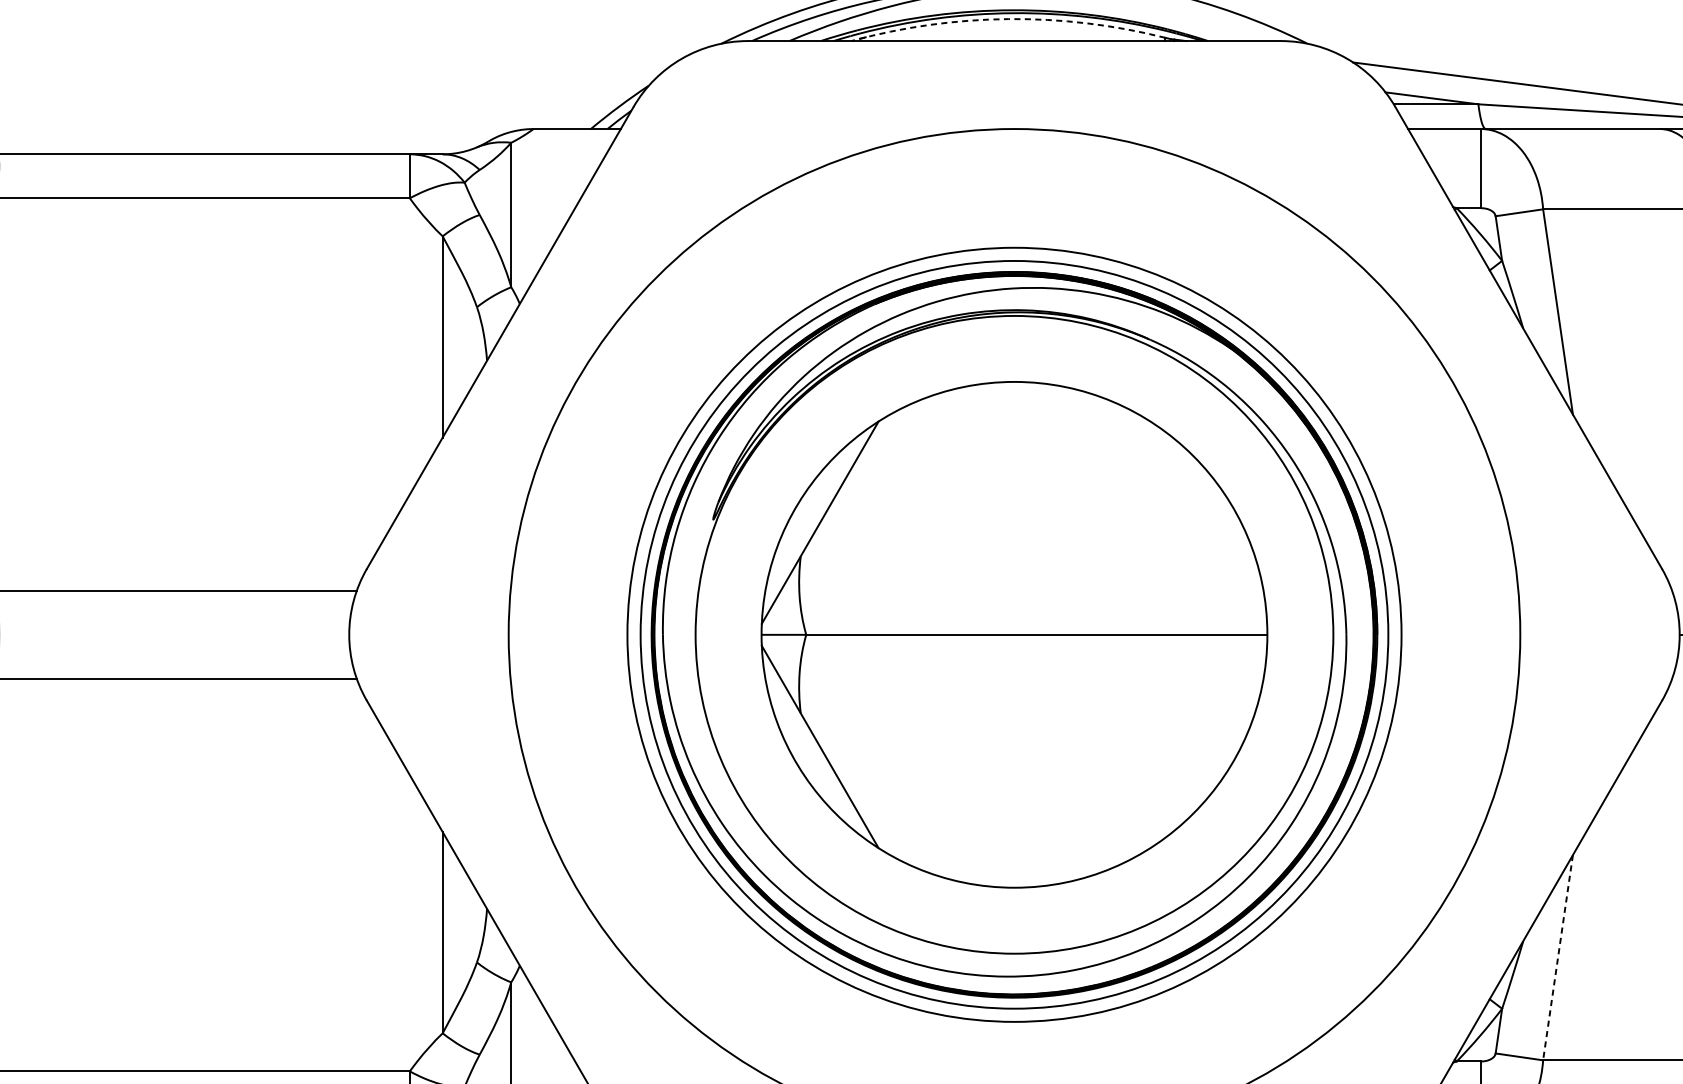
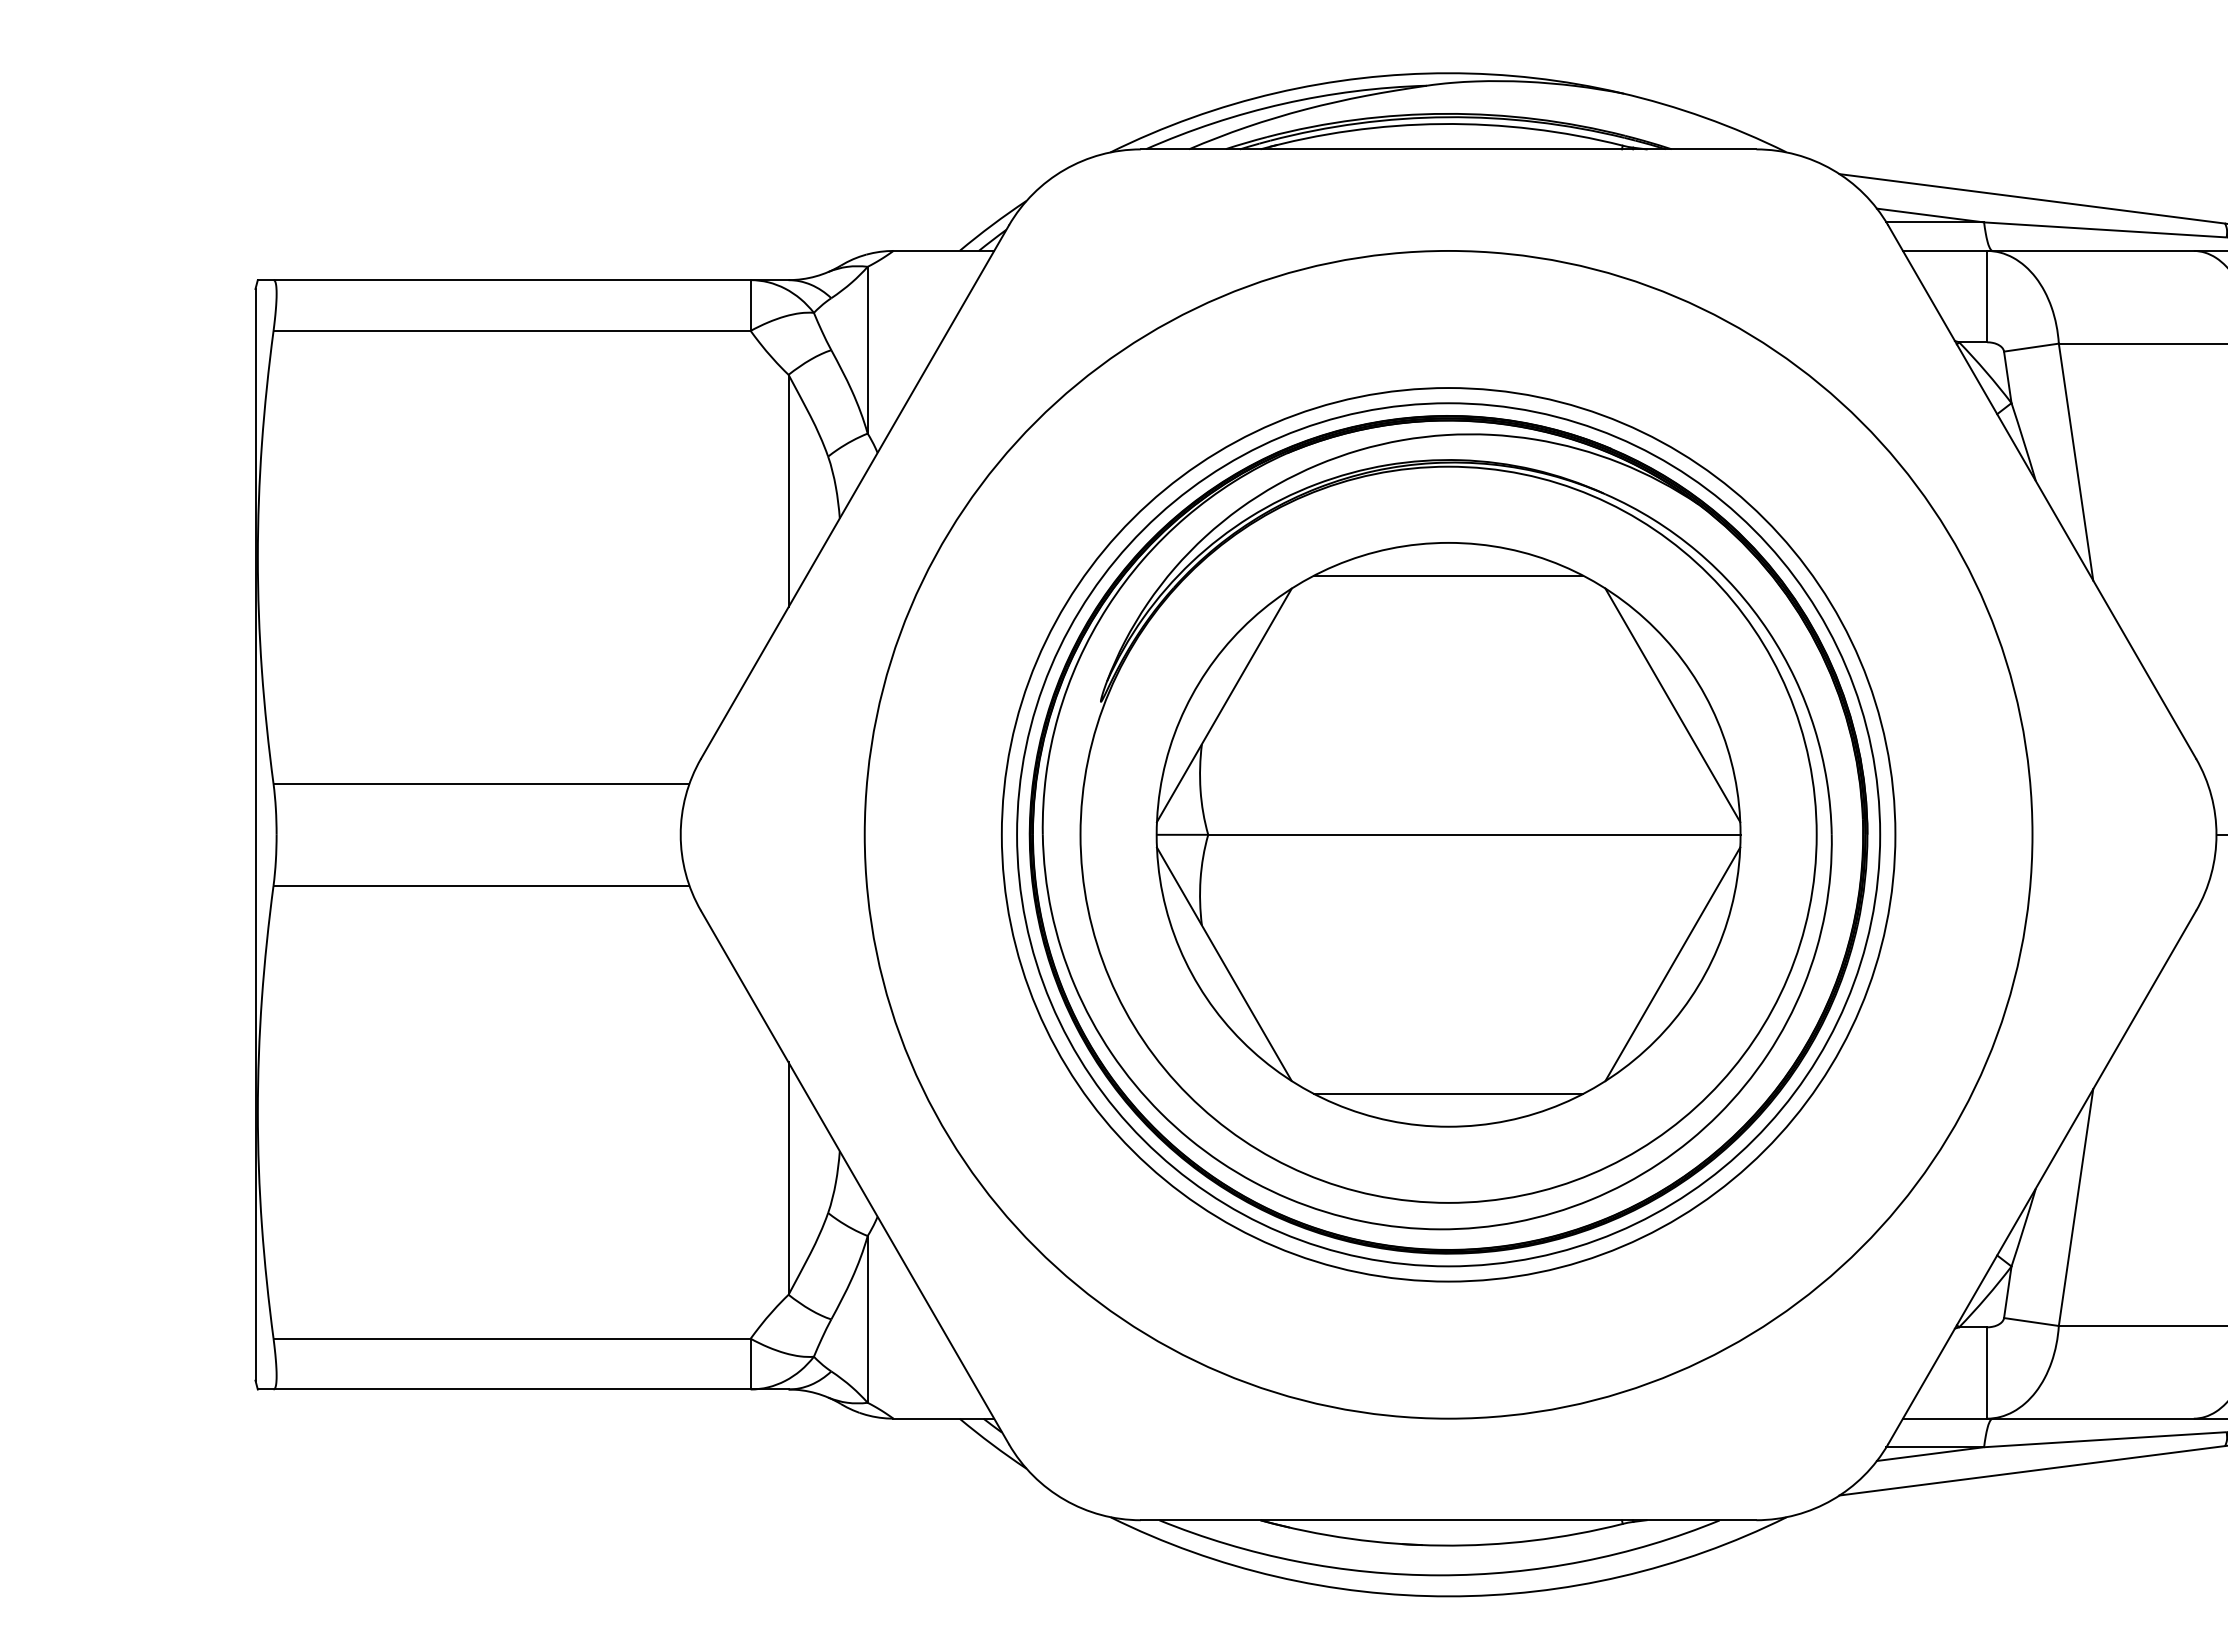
arc: (1008, 19) -> (1441, 124), dashed -> solid
line: (1014, 410) -> (1448, 575), added
line: (1208, 522) -> (1672, 705), added
line: (1208, 747) -> (1672, 964), added
line: (1014, 858) -> (1448, 1093), added
line: (1558, 957) -> (2076, 1207), dashed -> solid

